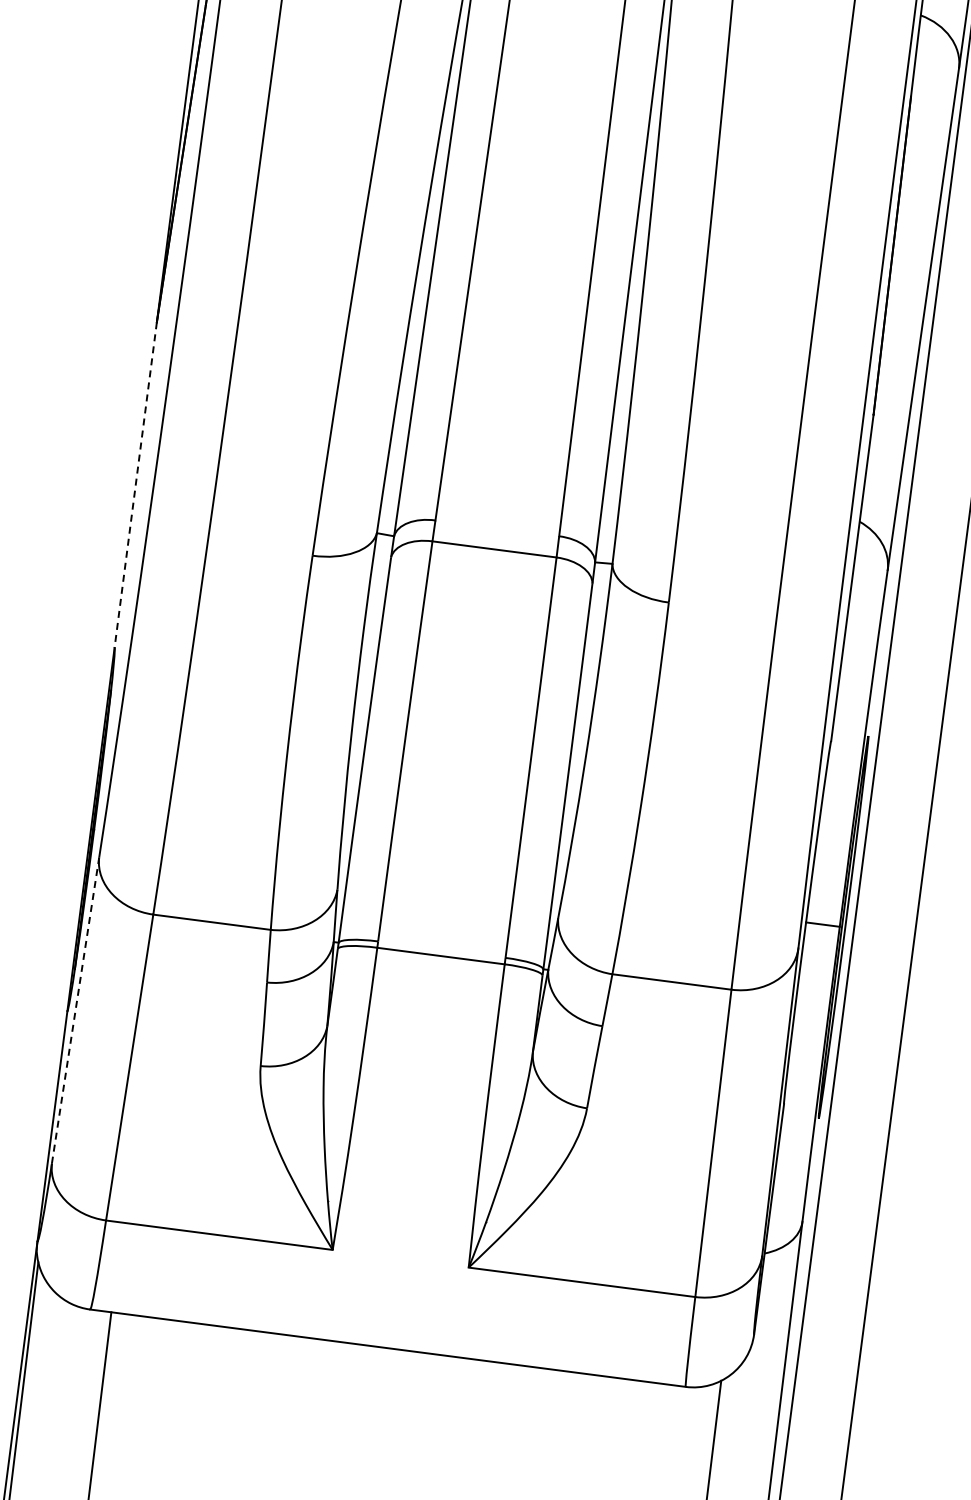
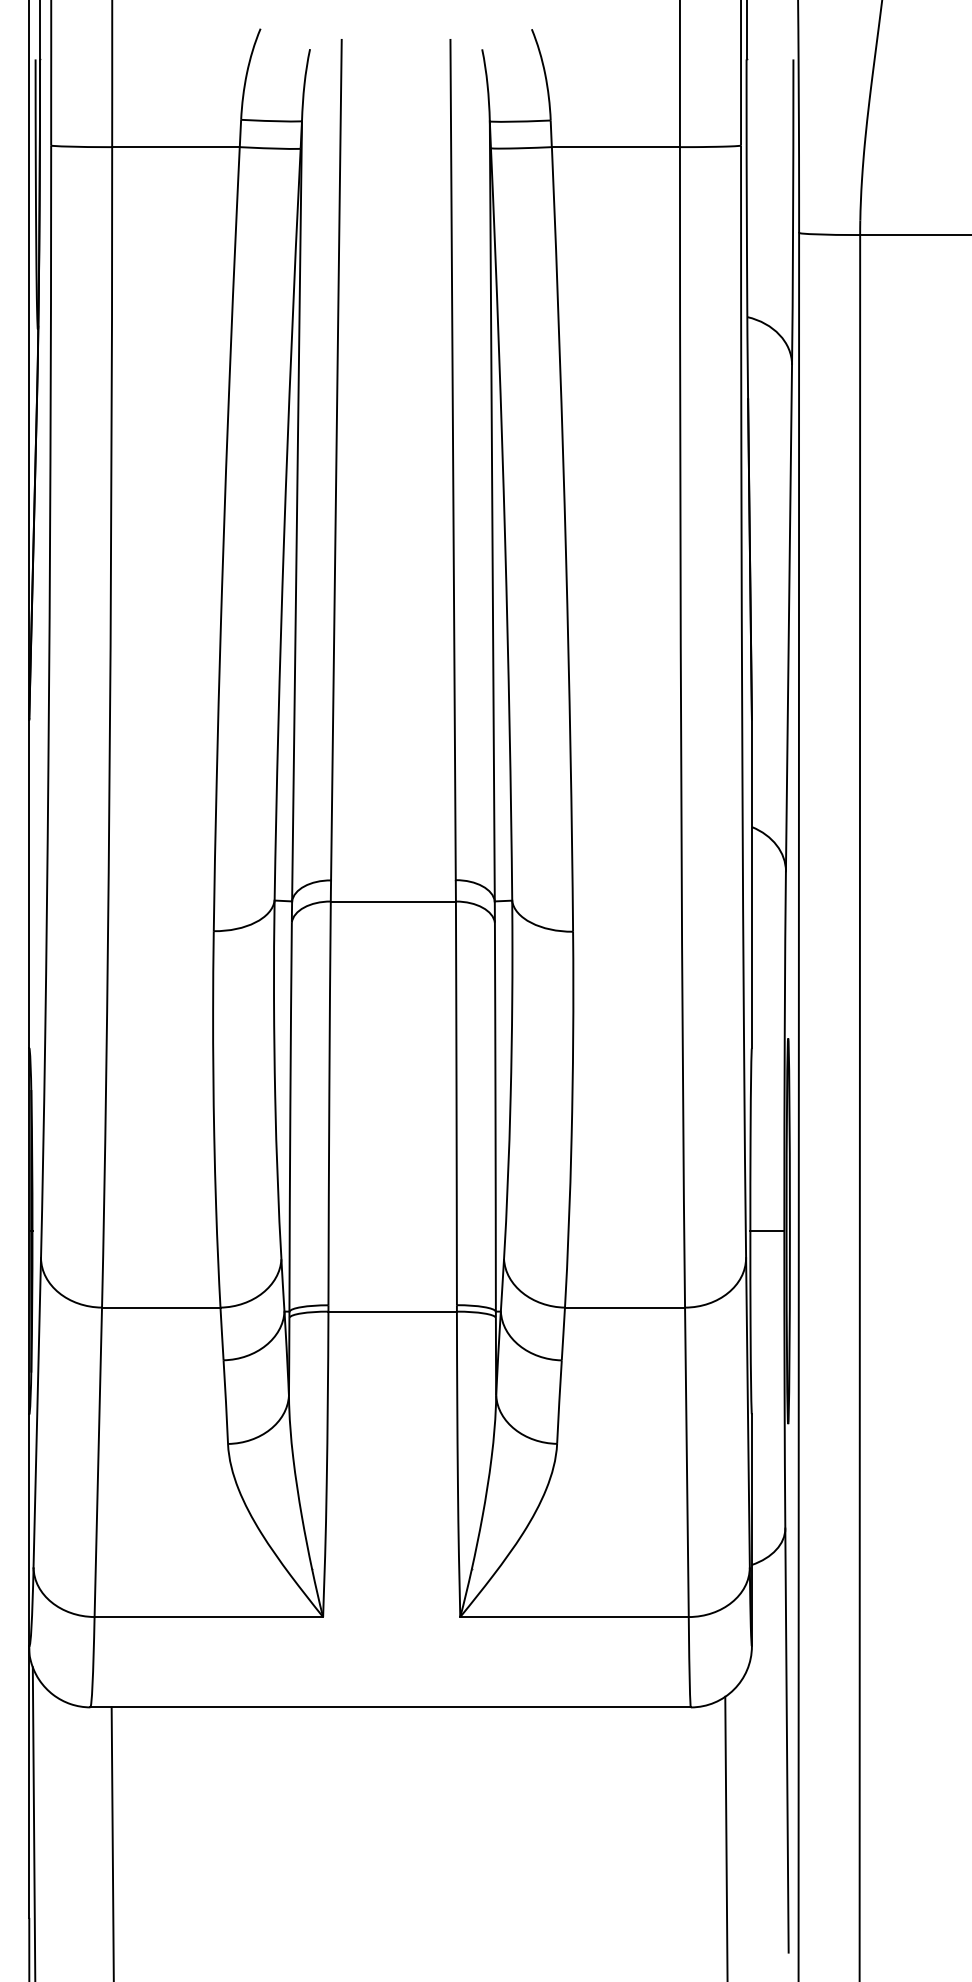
line: (135, 485) -> (29, 884), dashed -> solid
line: (75, 1010) -> (37, 1412), dashed -> solid

